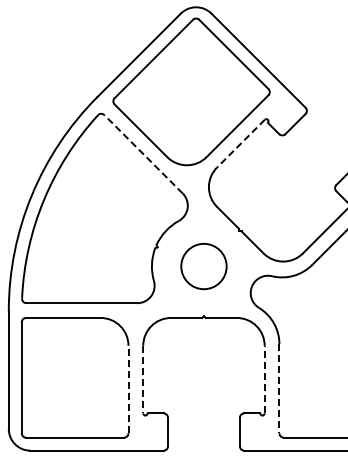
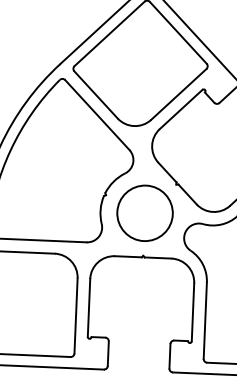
line: (240, 143) -> (180, 109), dashed -> solid
line: (143, 153) -> (97, 114), dashed -> solid
circle: (203, 266) -> (144, 213), size x1.43
line: (143, 379) -> (89, 307), dashed -> solid
line: (264, 379) -> (192, 312), dashed -> solid
line: (279, 388) -> (205, 320), dashed -> solid
line: (128, 389) -> (76, 315), dashed -> solid

